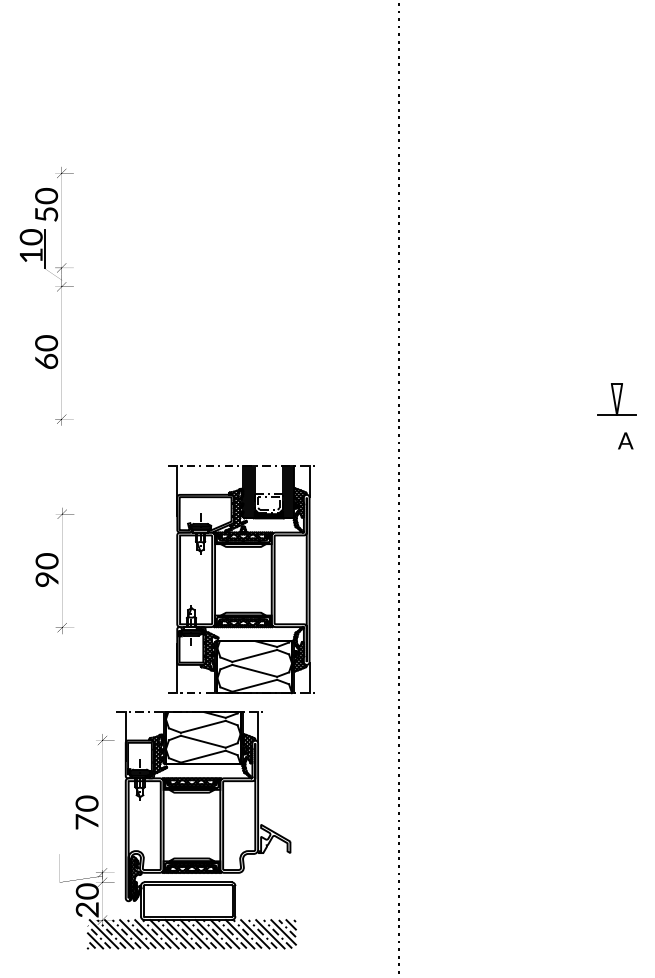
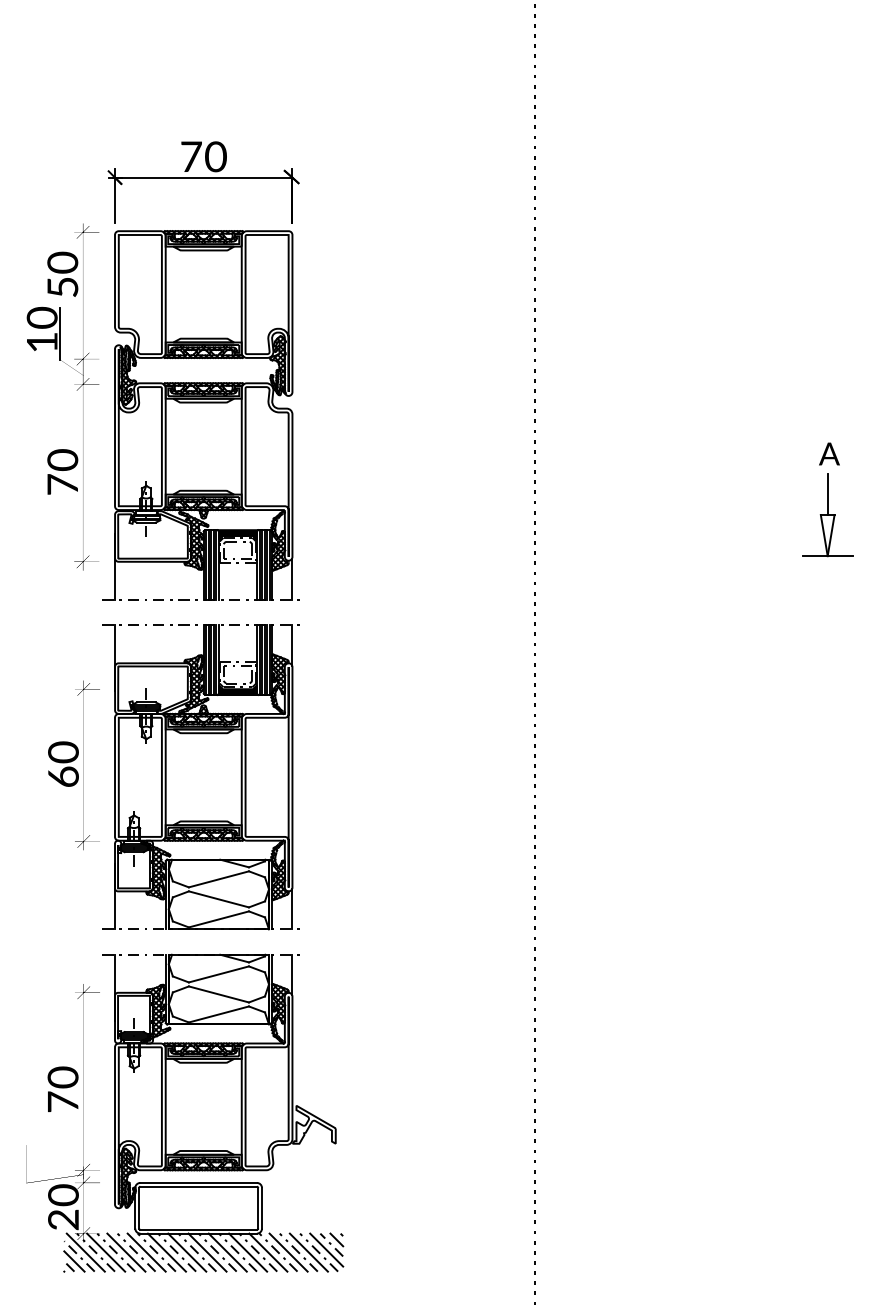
part: (149, 276) -> (200, 370), added
text: (46, 361) -> (62, 484), 60 -> 70
line: (616, 368) -> (827, 494), added
text: (625, 440) -> (829, 453), moved
text: (47, 579) -> (63, 776), 90 -> 60
part: (240, 579) -> (200, 777), moved
part: (178, 829) -> (185, 1112), moved

